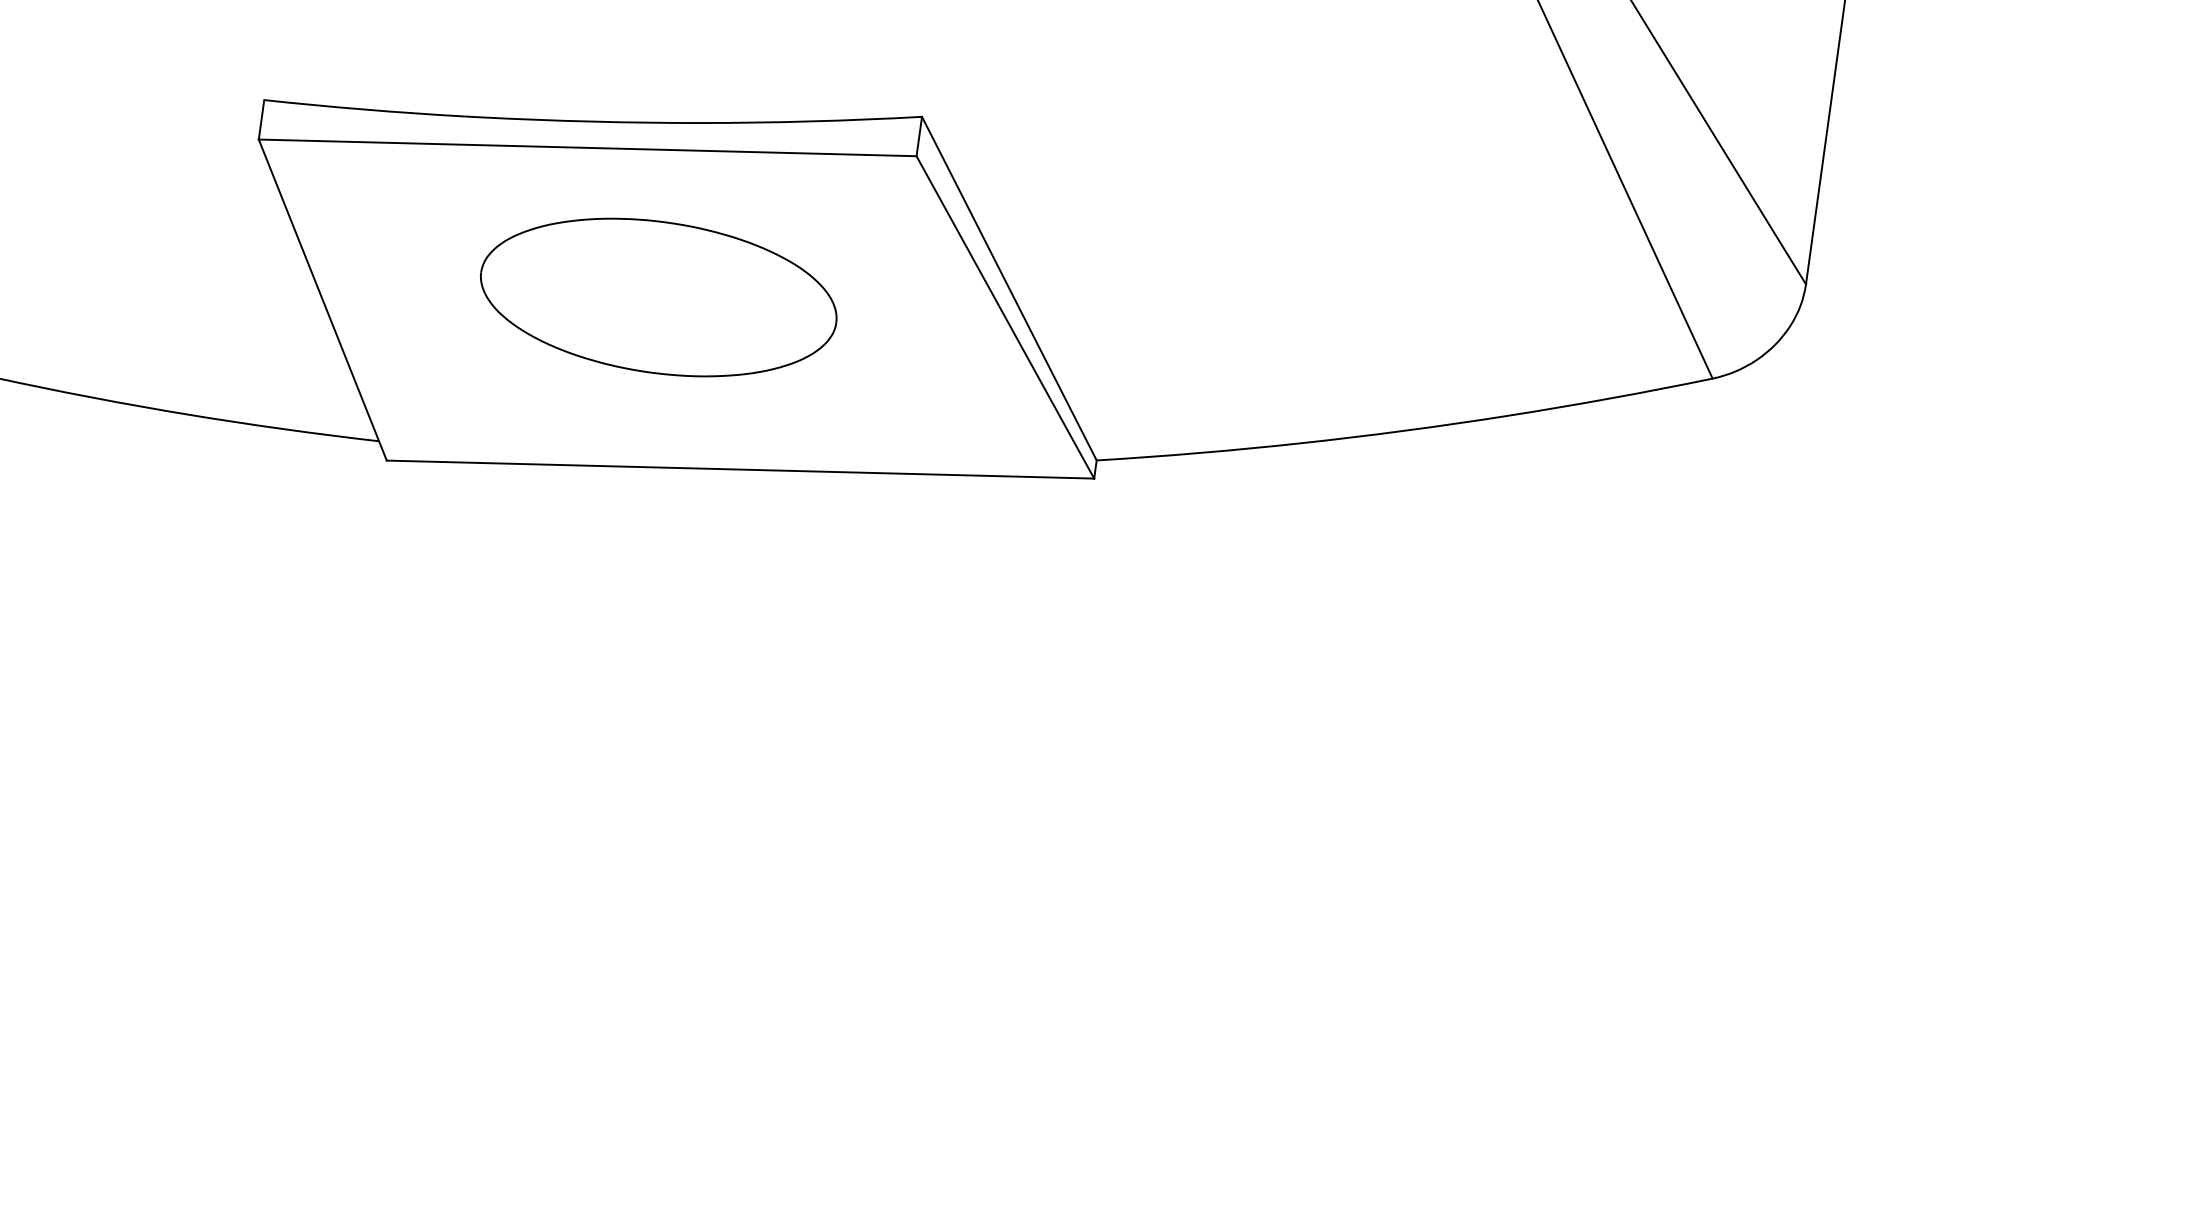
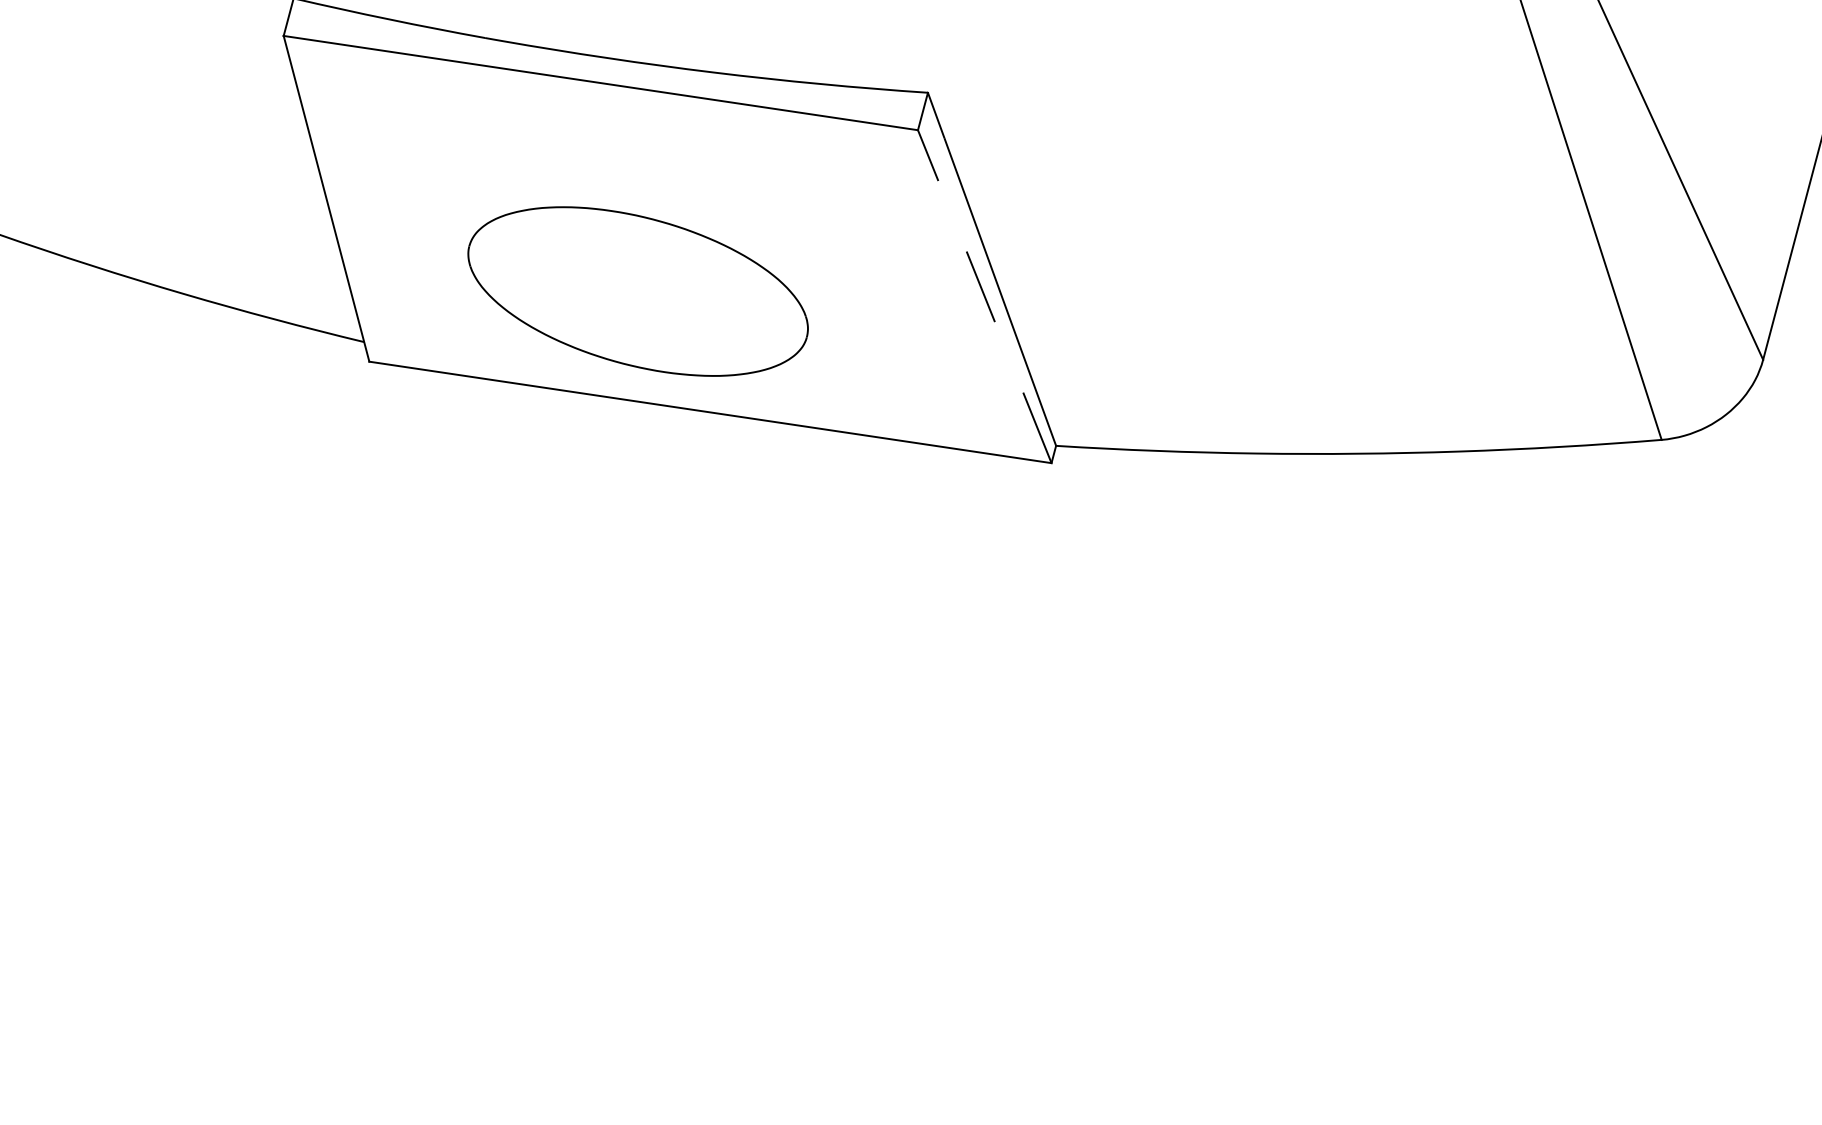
part: (658, 297) -> (637, 291), moved
line: (1005, 316) -> (984, 295), solid -> dashed

